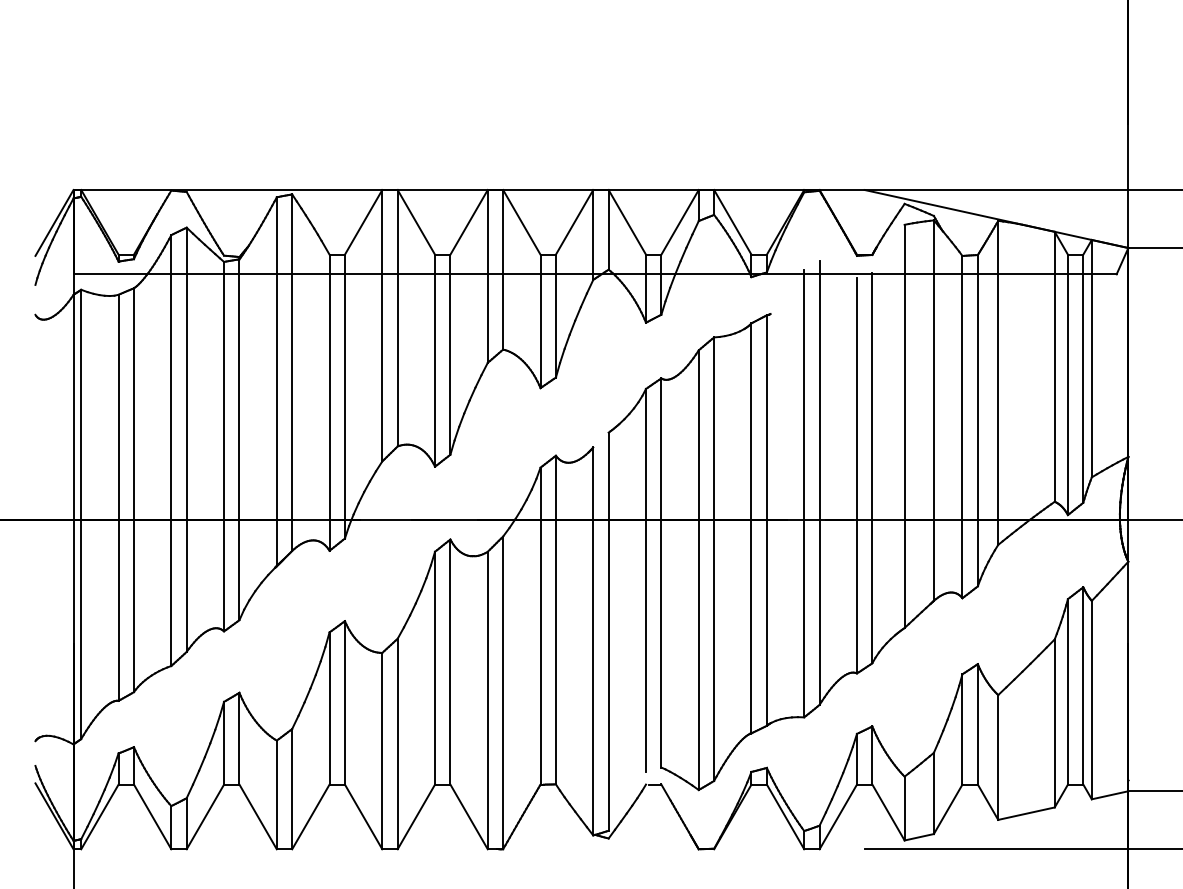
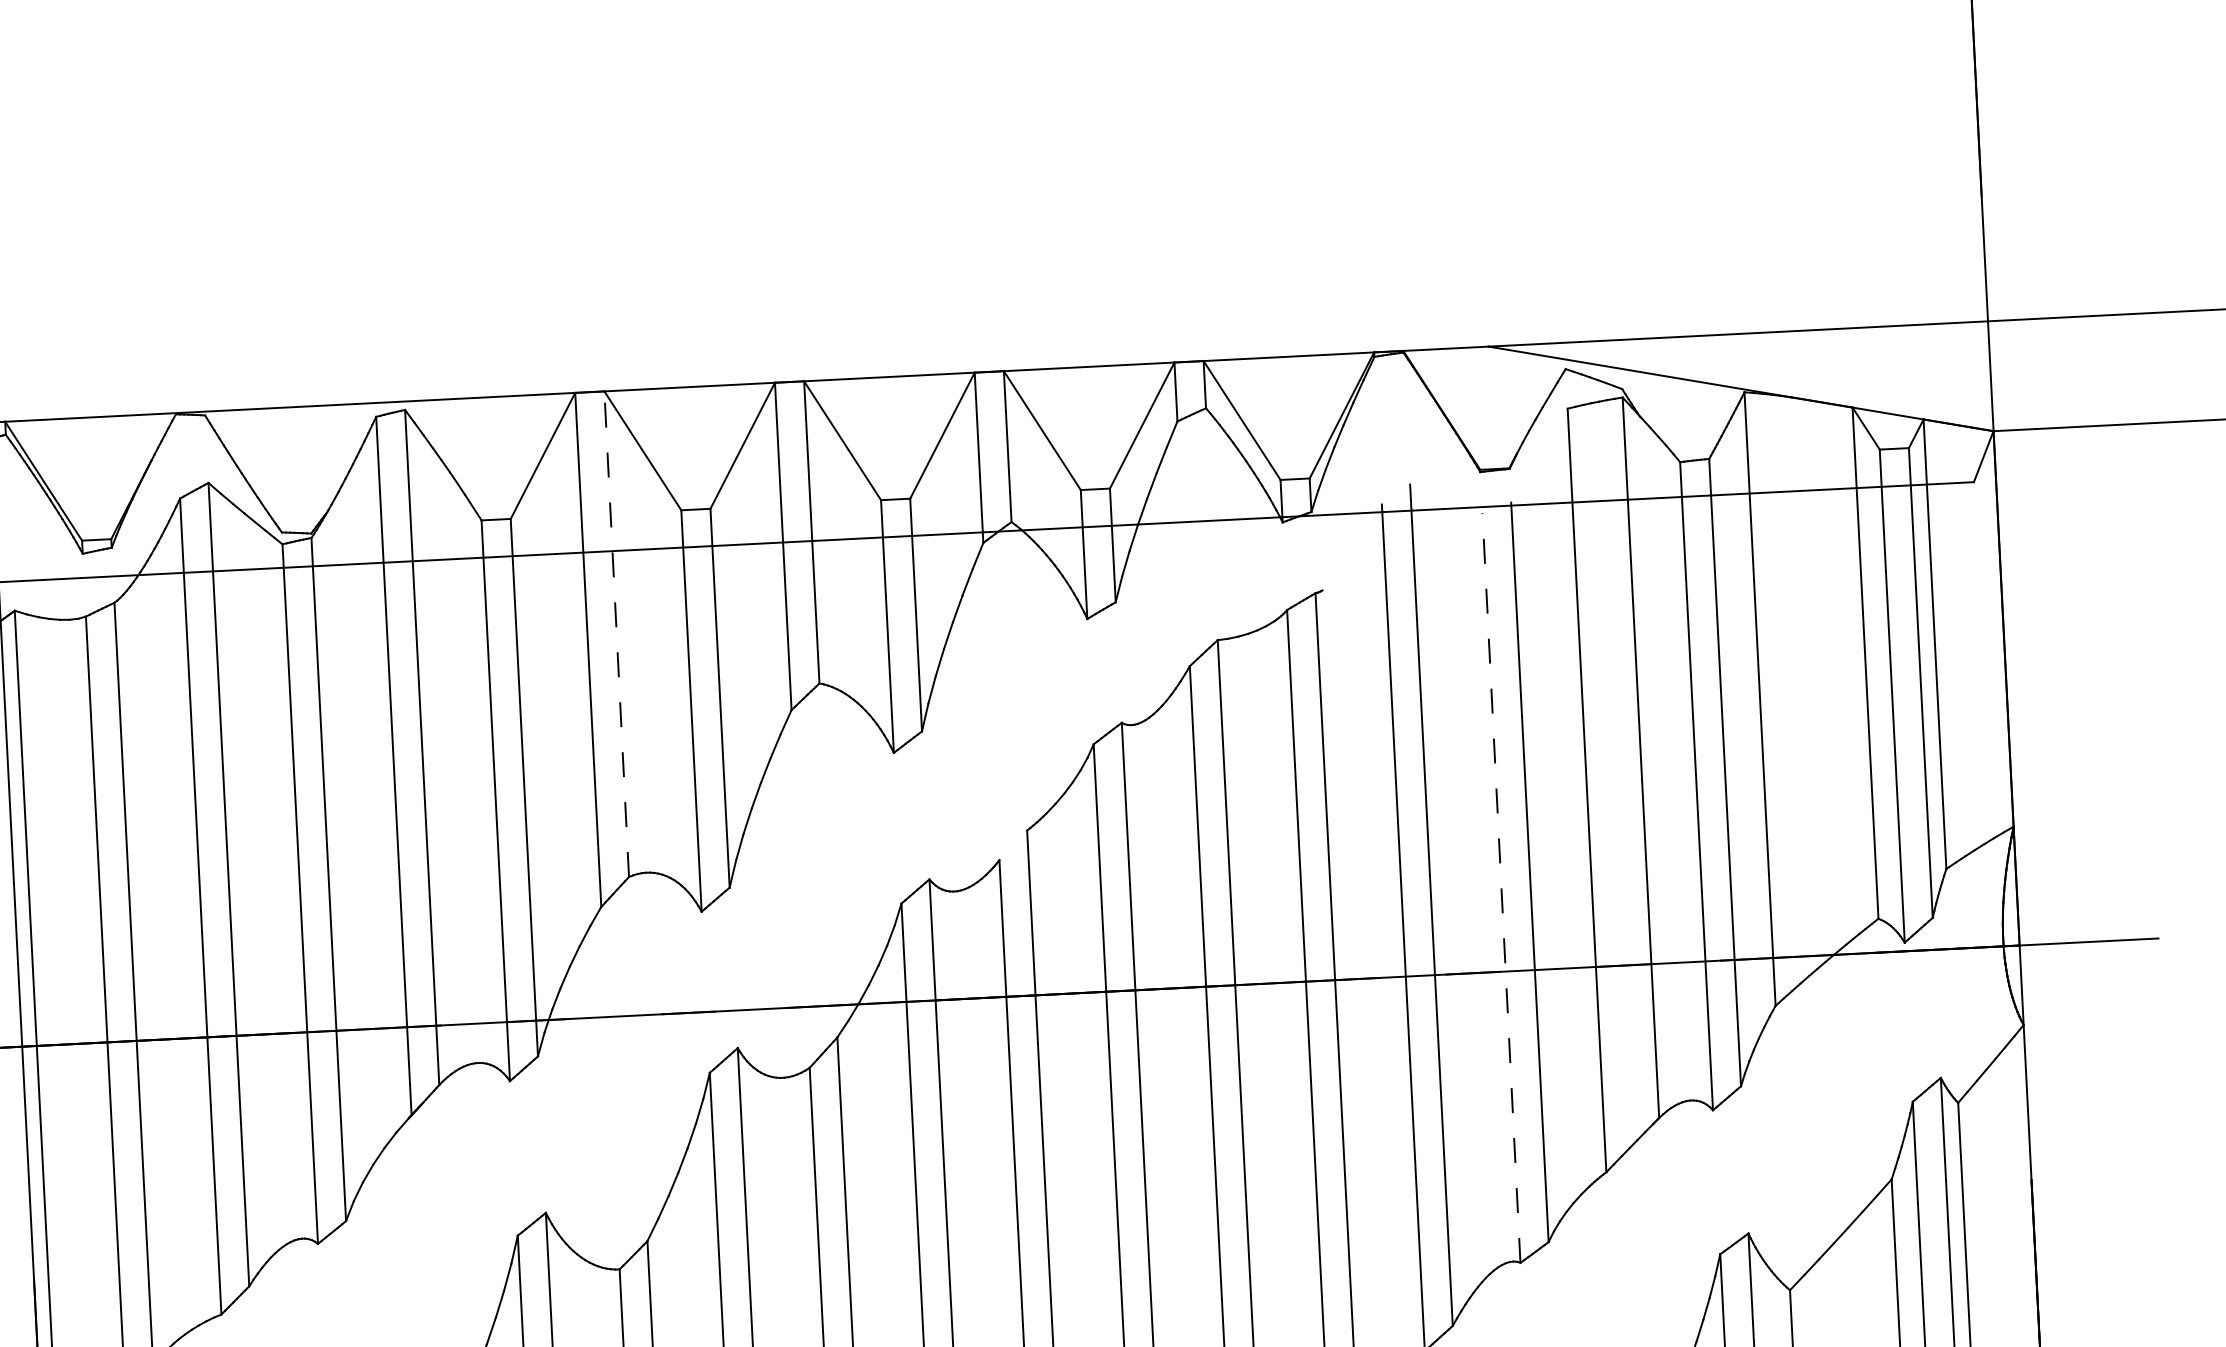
line: (397, 317) -> (616, 632), solid -> dashed
line: (856, 475) -> (1500, 887), solid -> dashed

